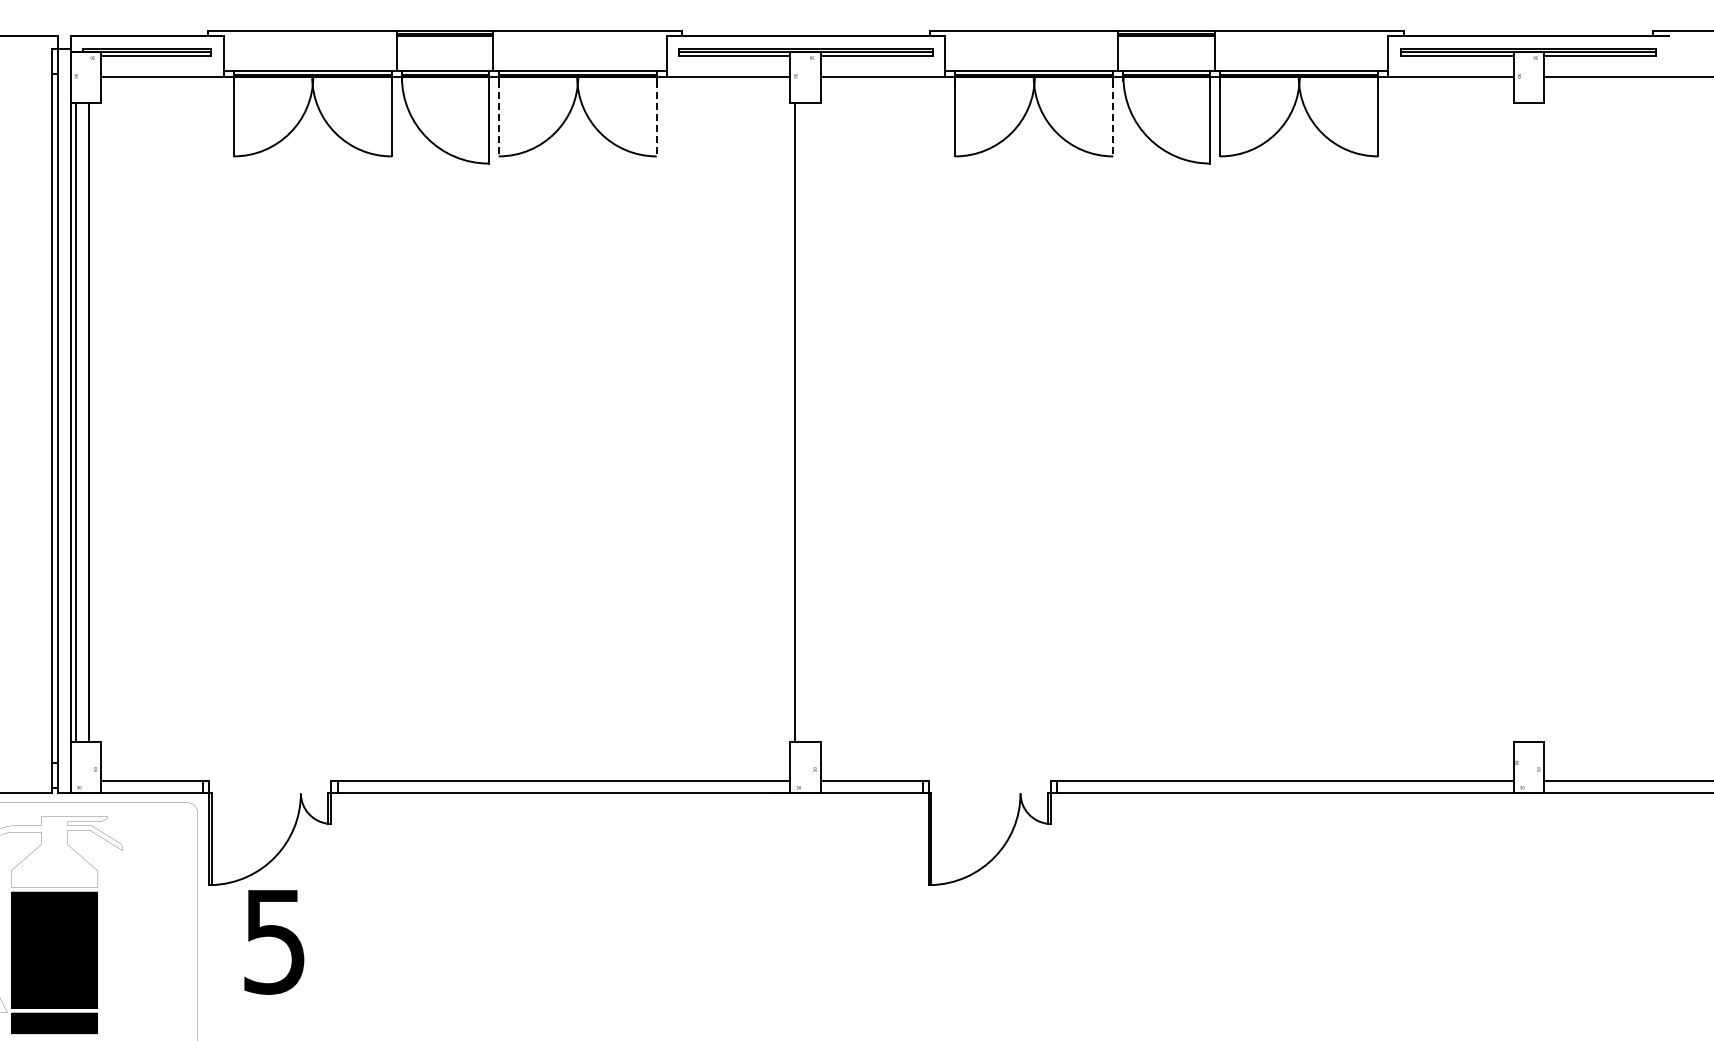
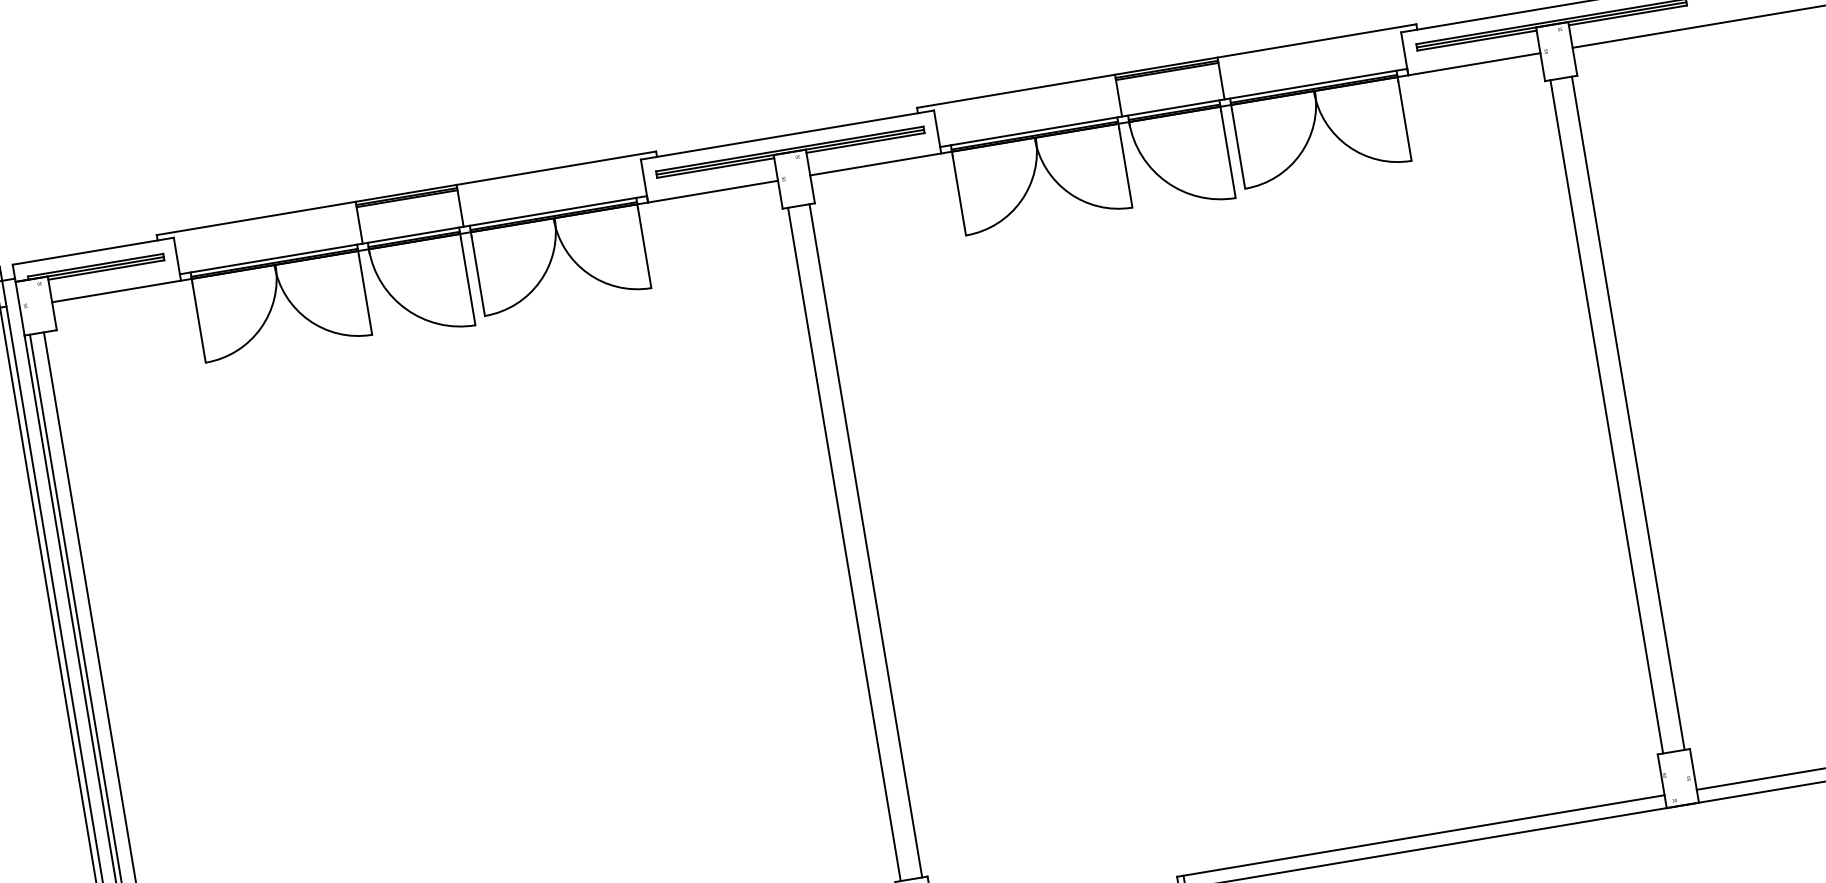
line: (498, 118) -> (478, 276), dashed -> solid
line: (656, 118) -> (644, 248), dashed -> solid
line: (1113, 118) -> (1125, 167), dashed -> solid
line: (815, 422) -> (865, 540), added
line: (1518, 422) -> (1606, 416), added
line: (1539, 422) -> (1628, 412), added

